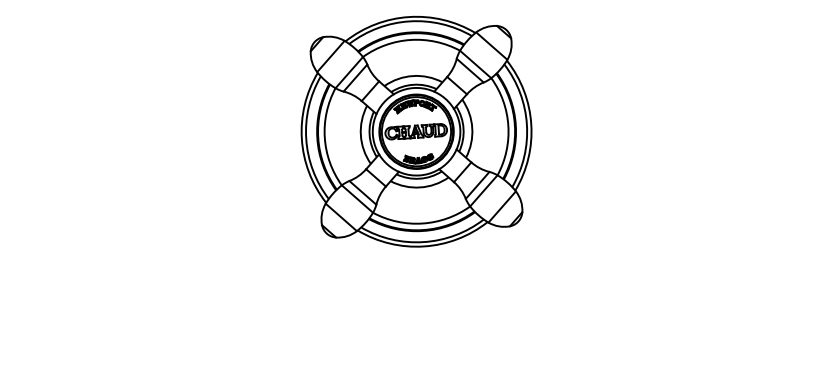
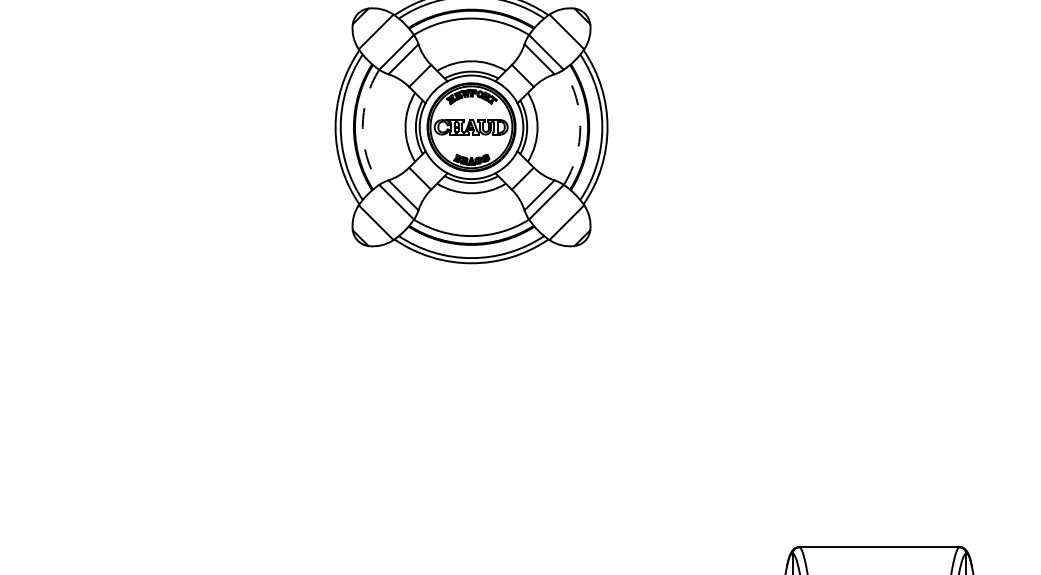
arc: (508, 125) -> (580, 127), solid -> dashed
arc: (324, 137) -> (362, 127), solid -> dashed

